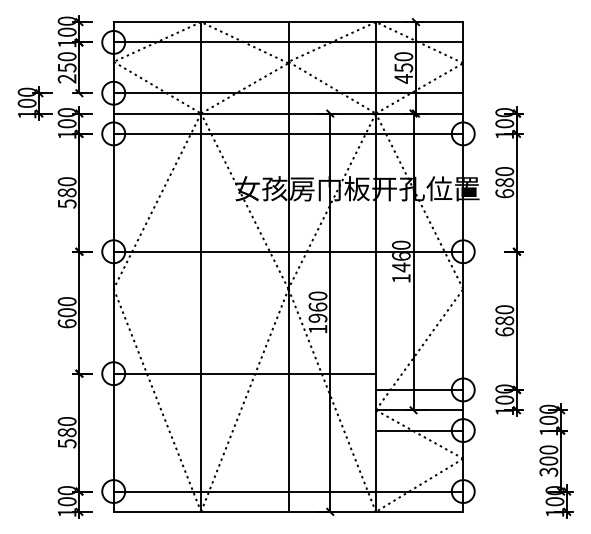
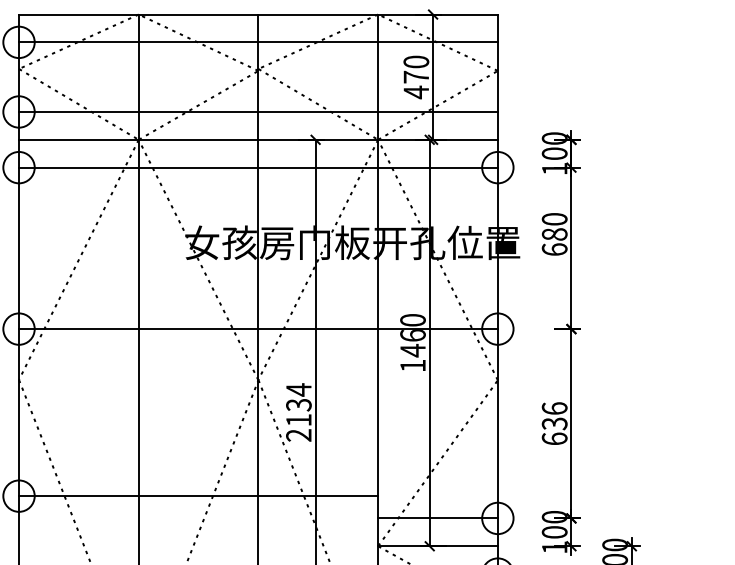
text: (403, 67) -> (415, 76), 450 -> 470
text: (317, 312) -> (298, 412), 1960 -> 2134
text: (504, 315) -> (554, 416), 680 -> 636

